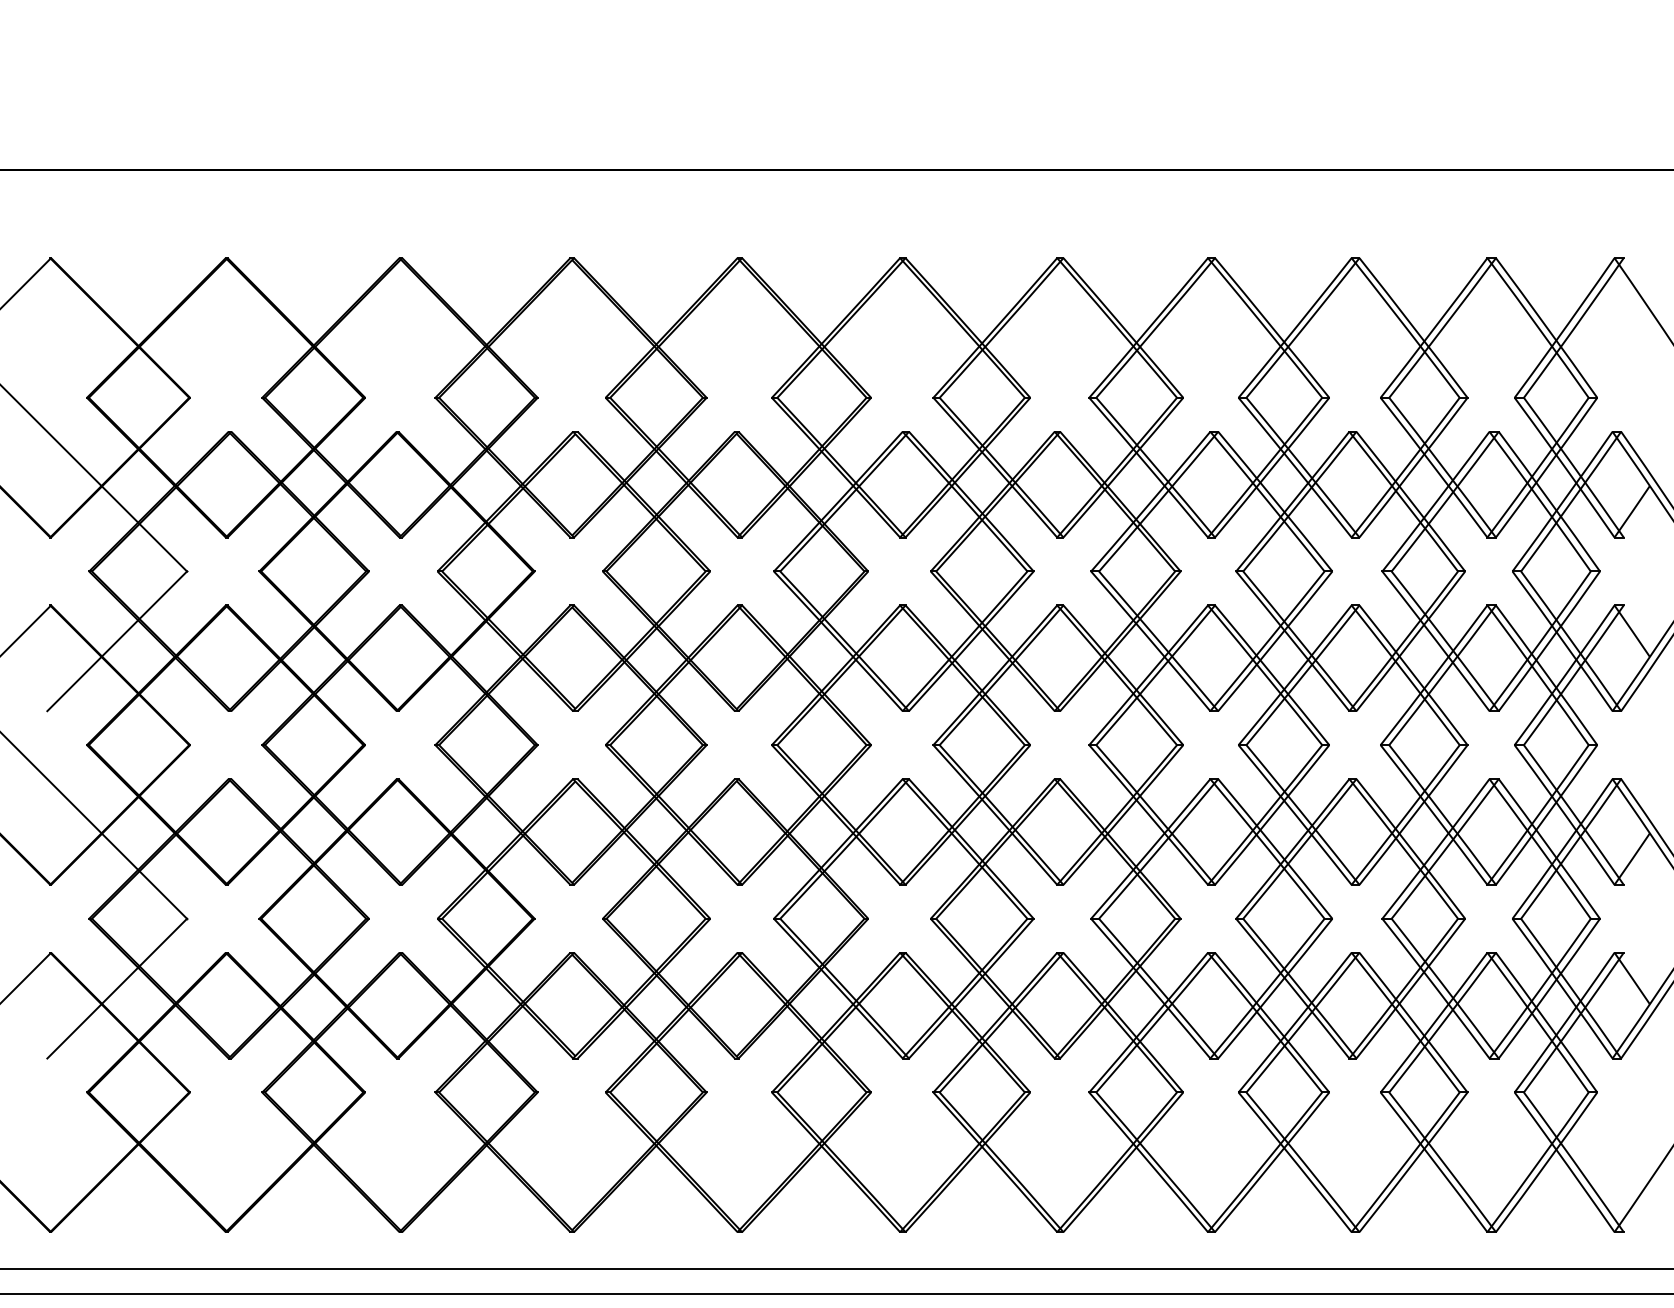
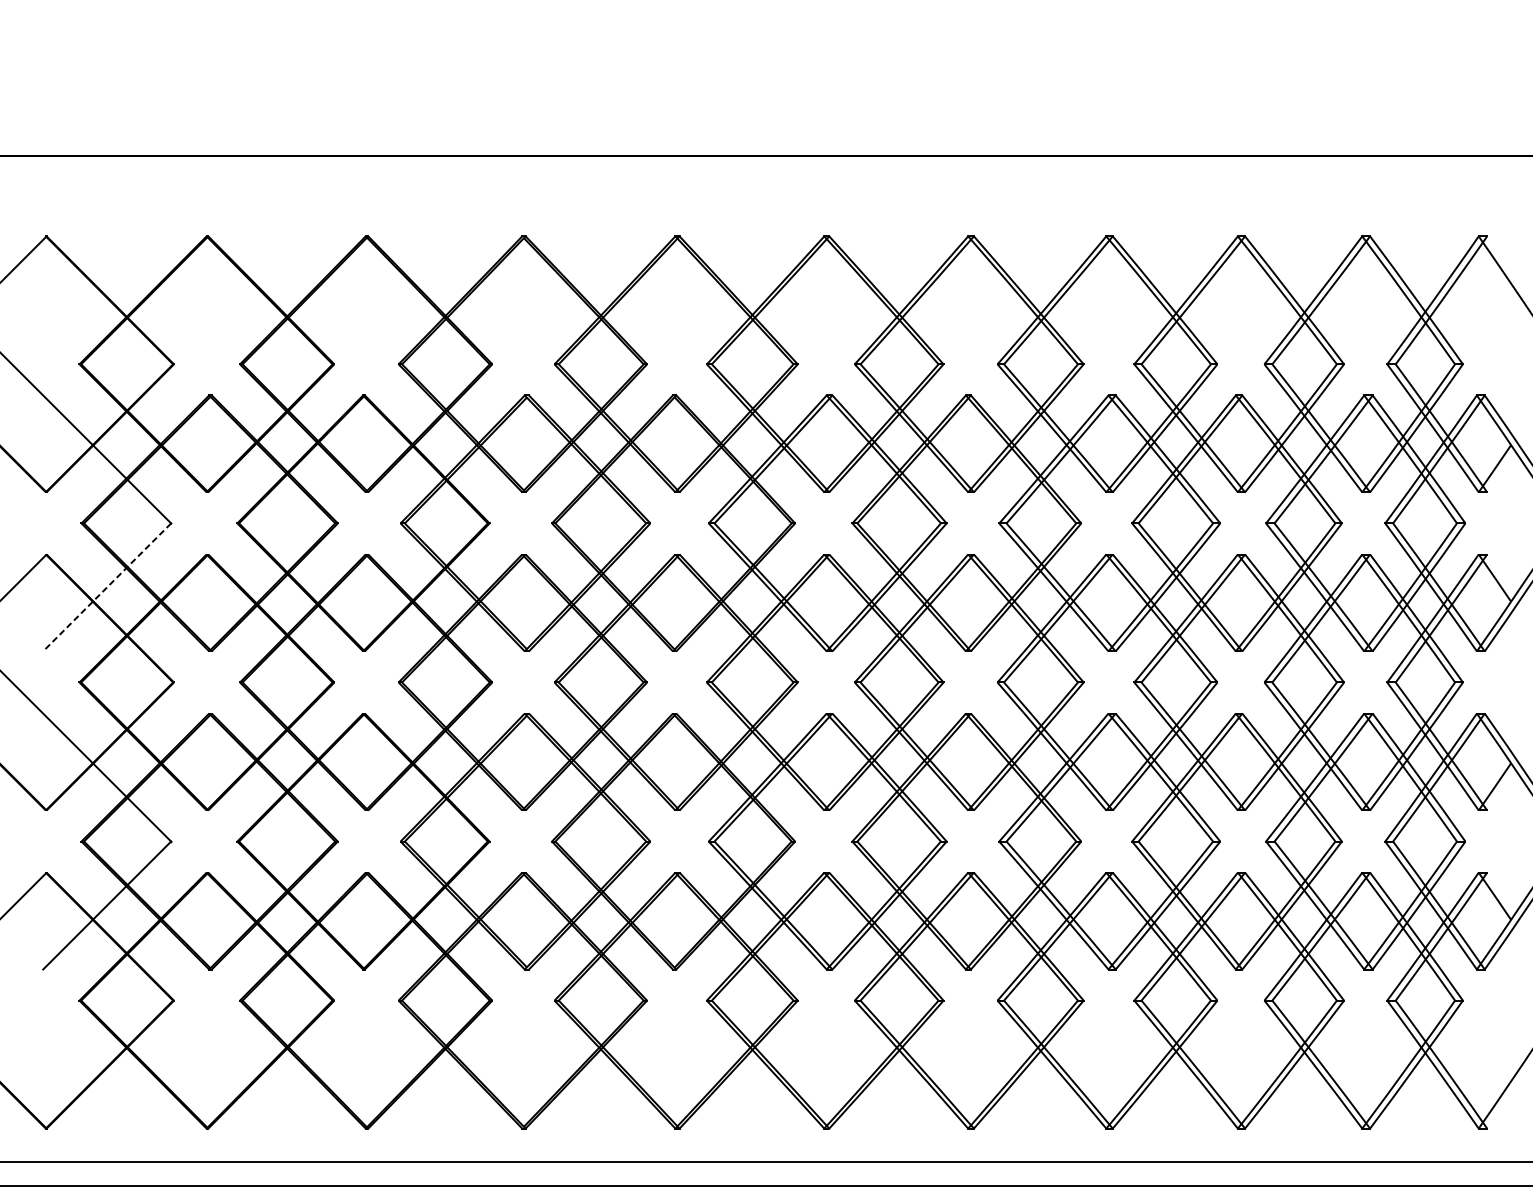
line: (117, 641) -> (107, 587), solid -> dashed

